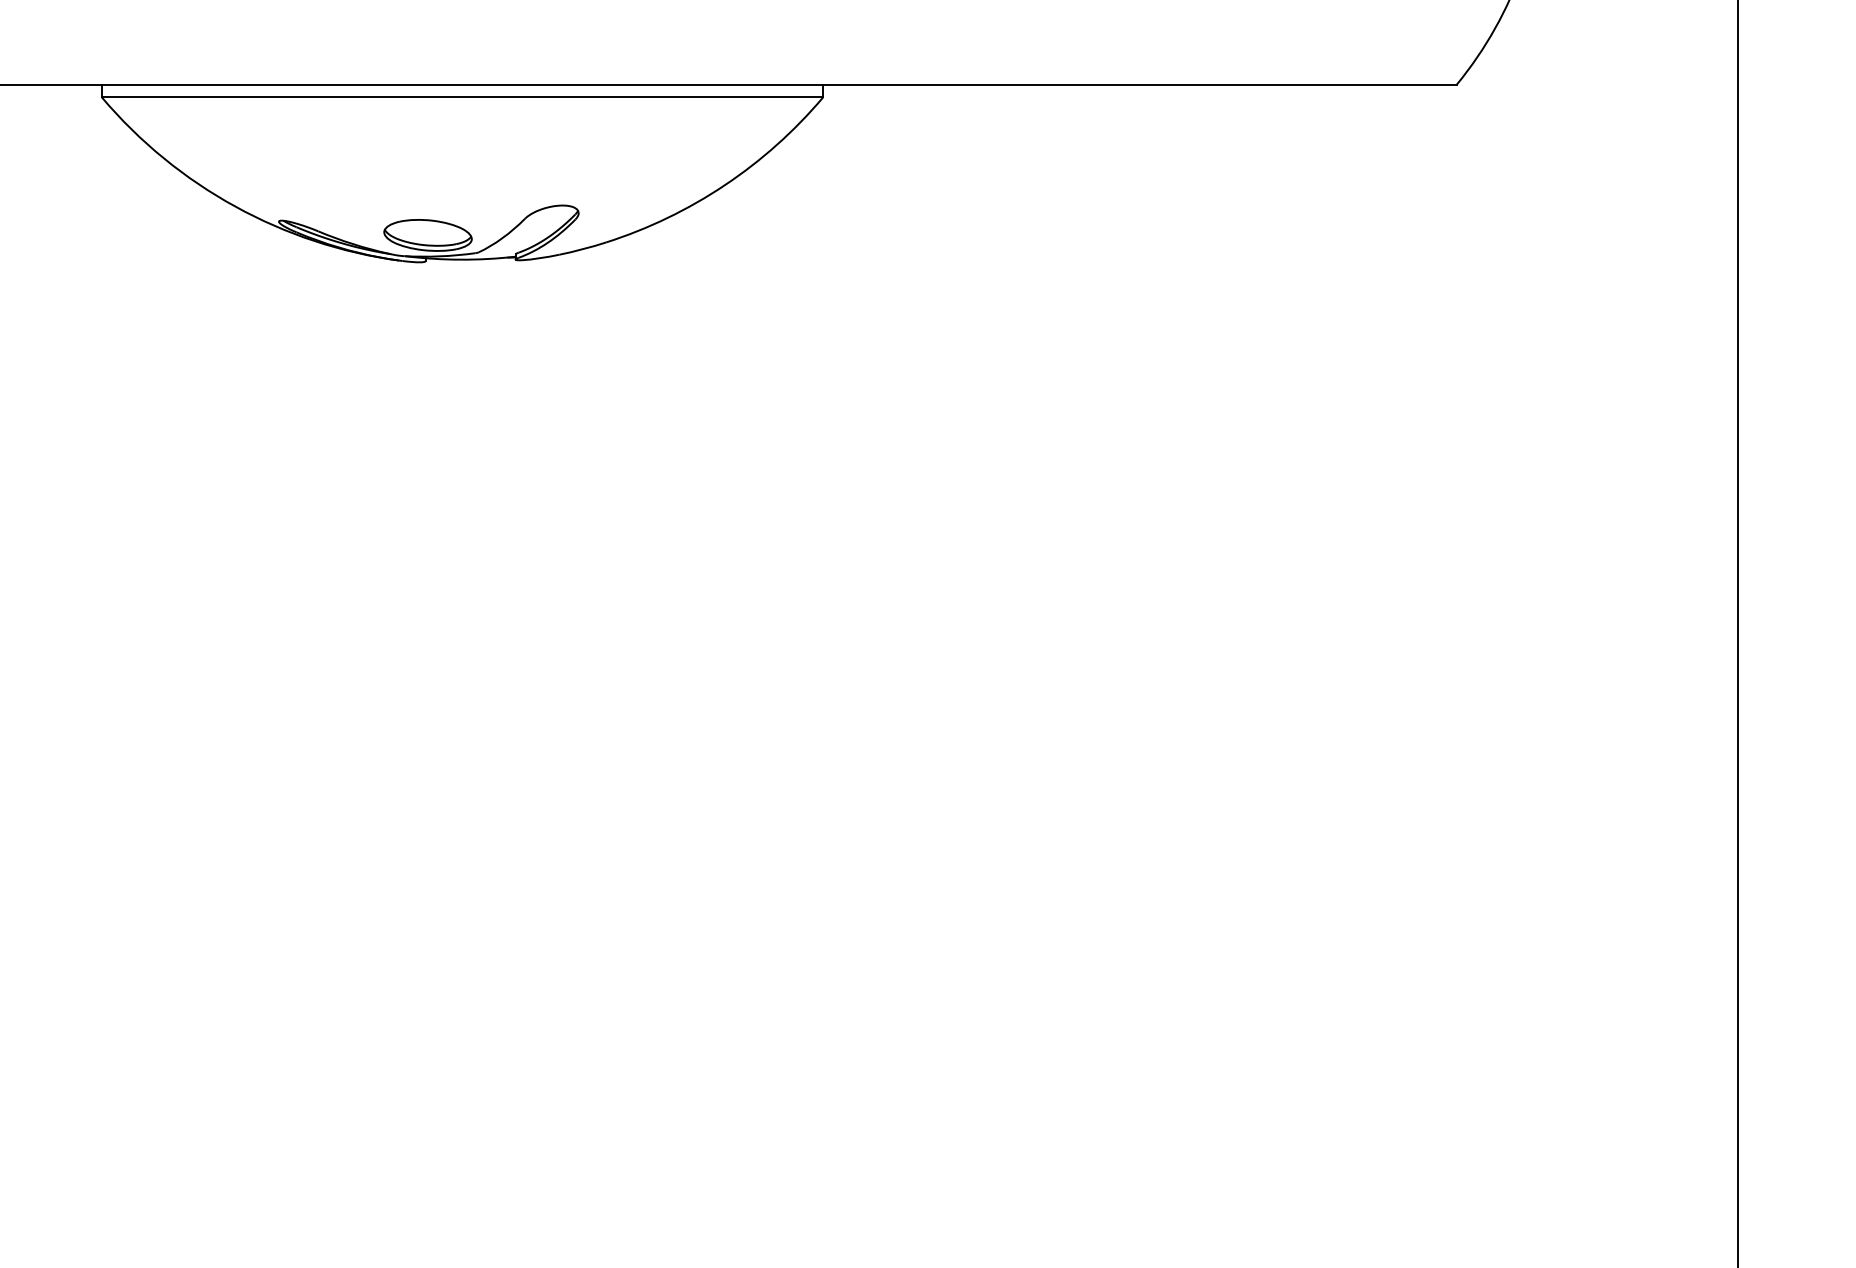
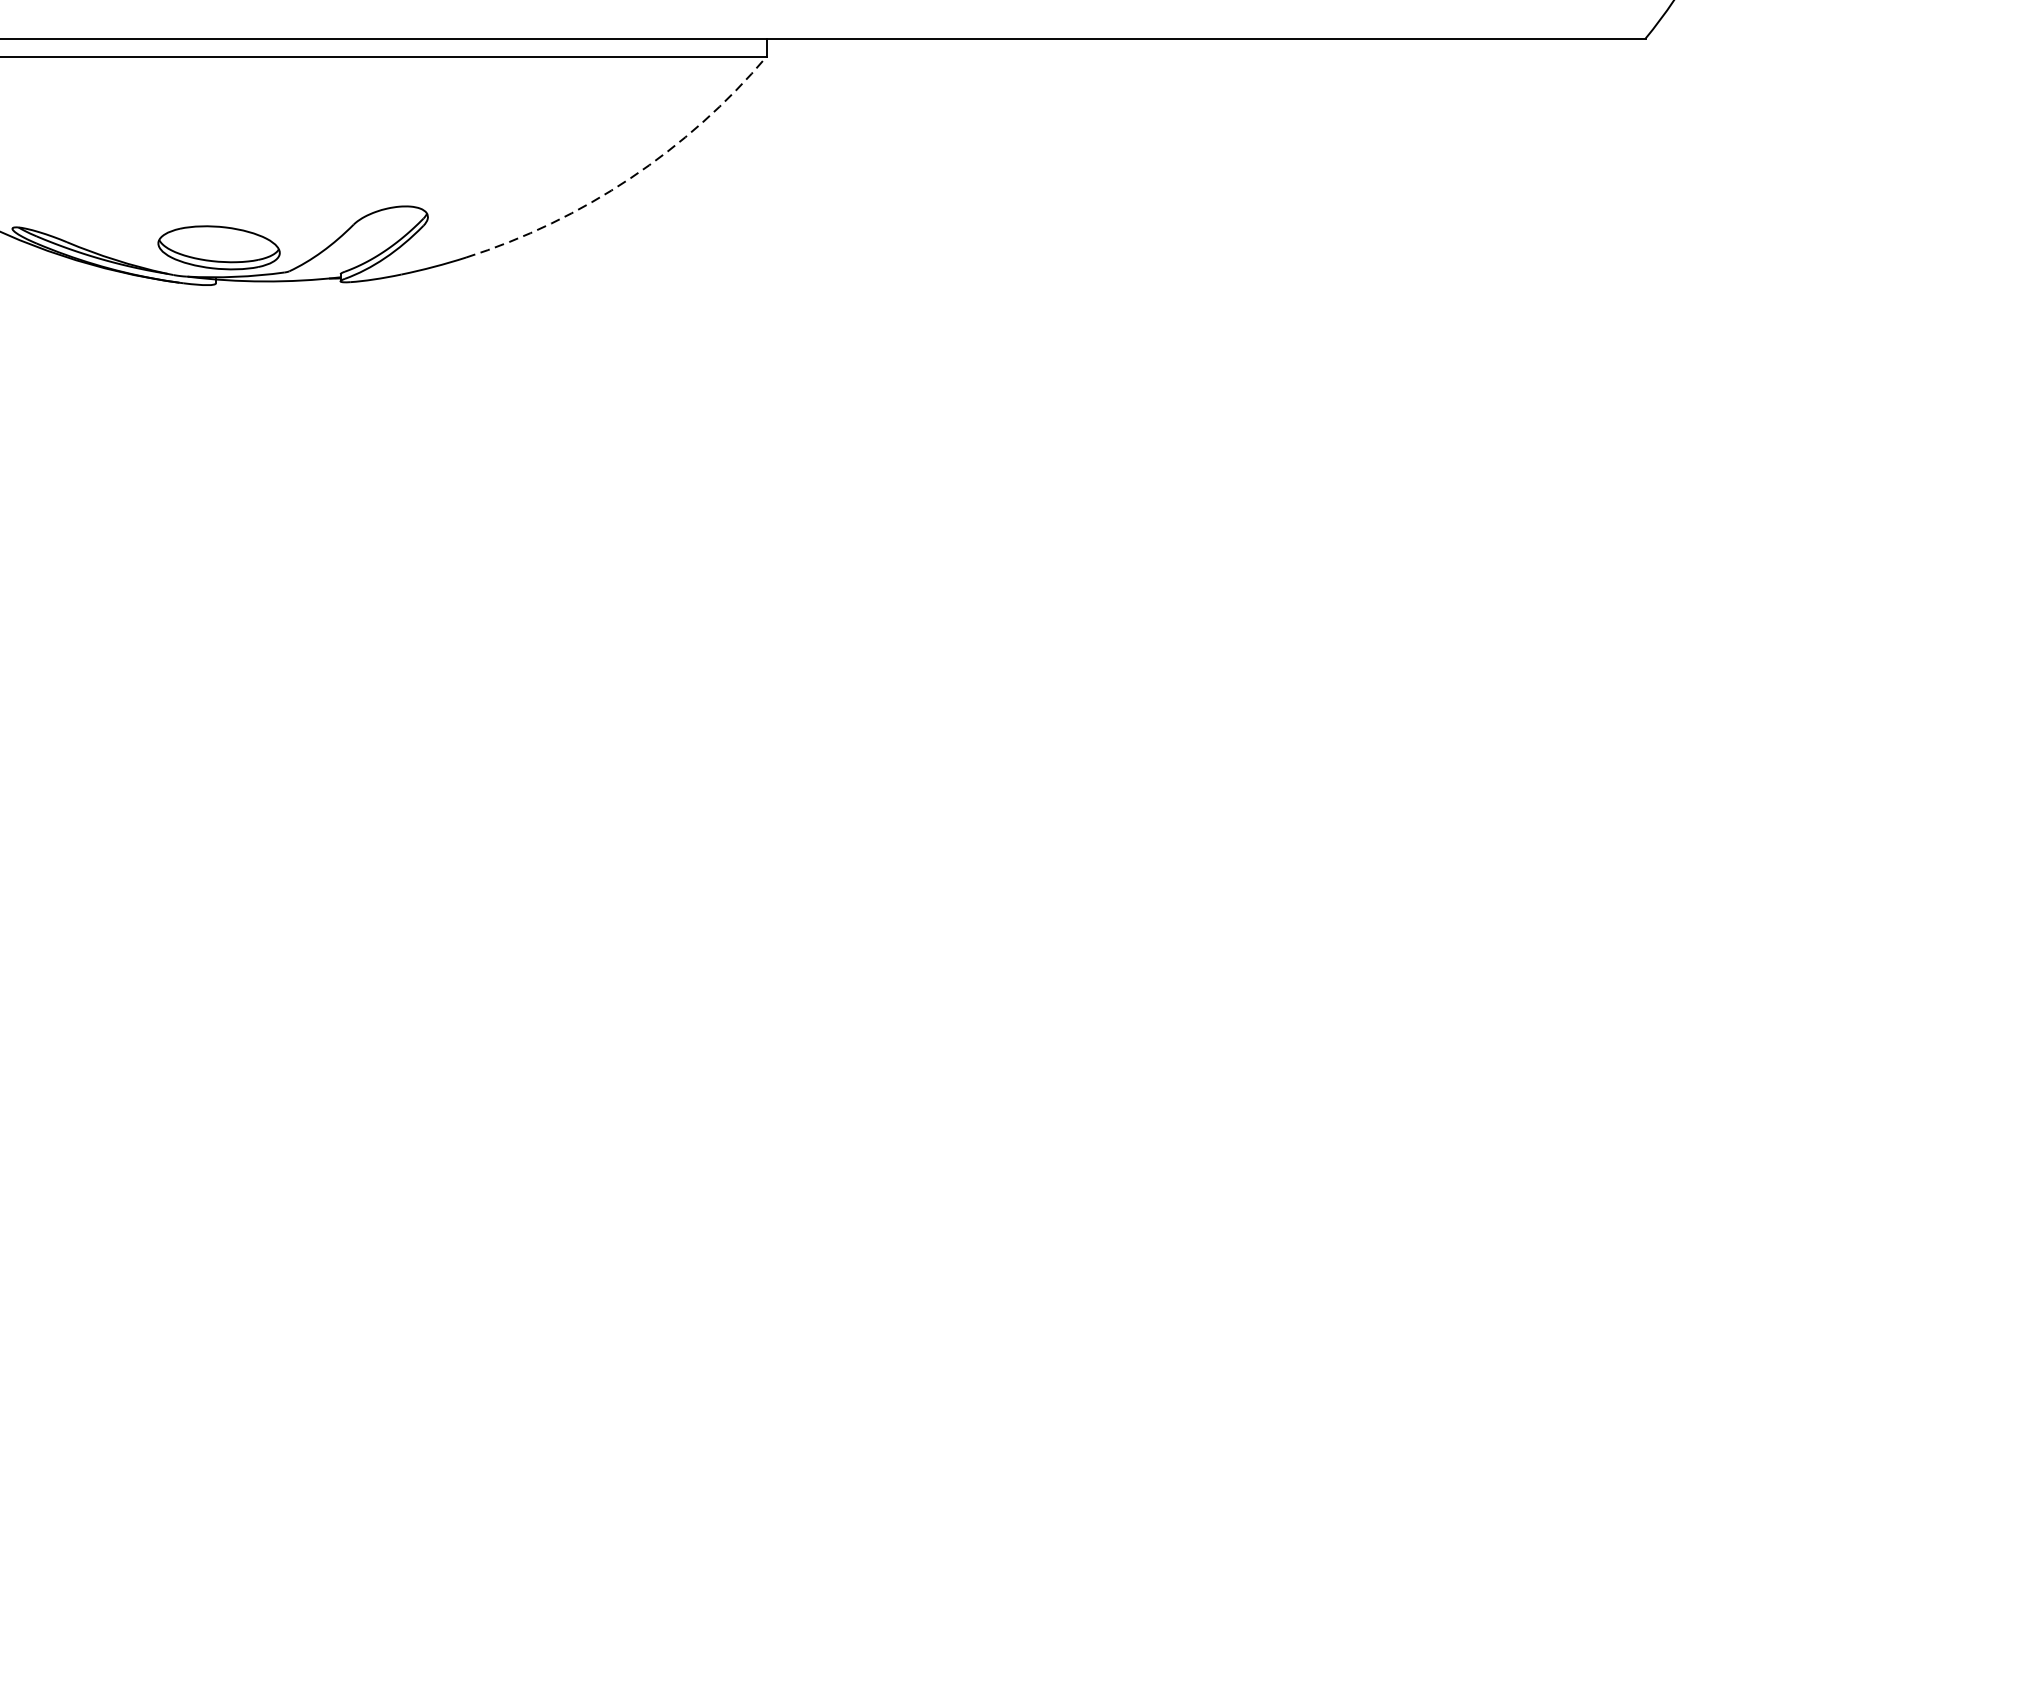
arc: (724, 185) -> (630, 178), solid -> dashed

